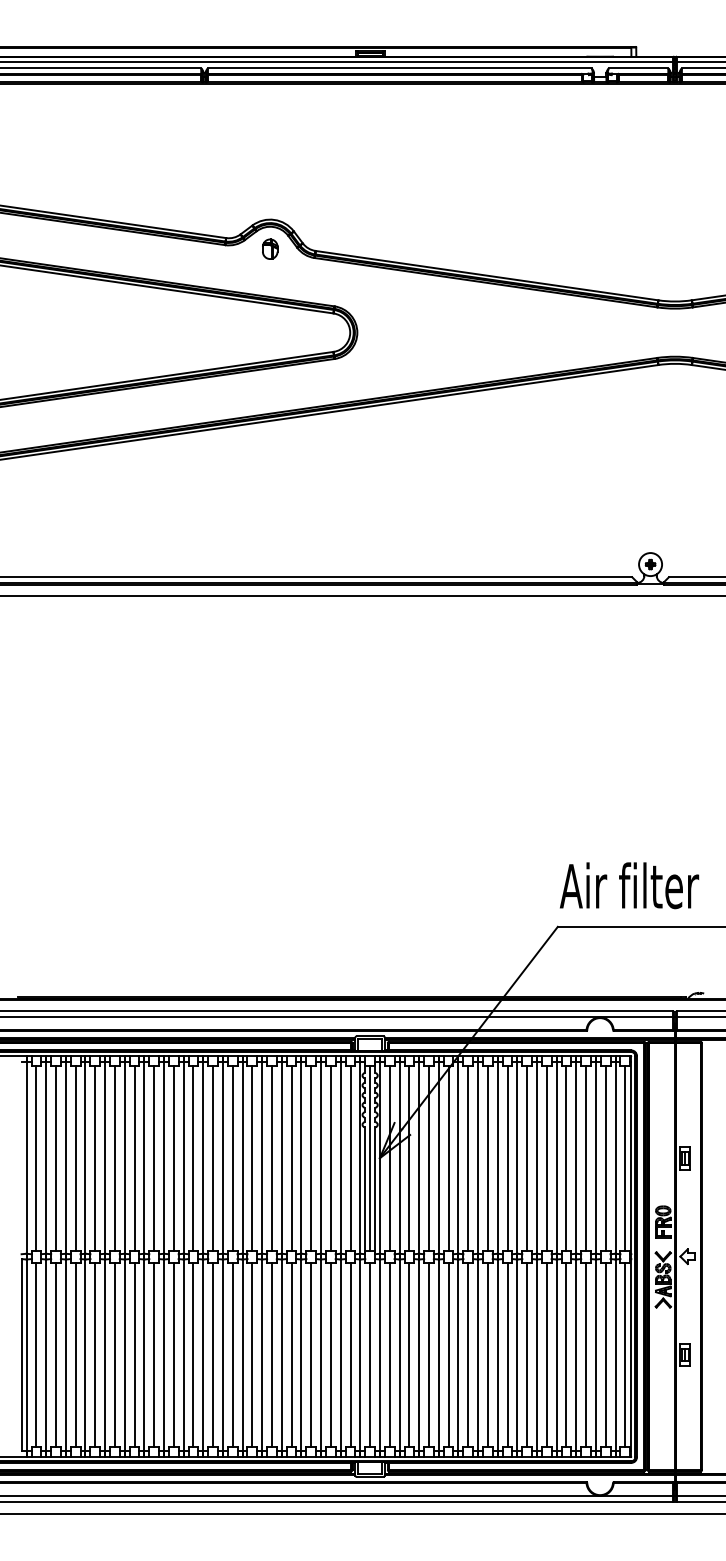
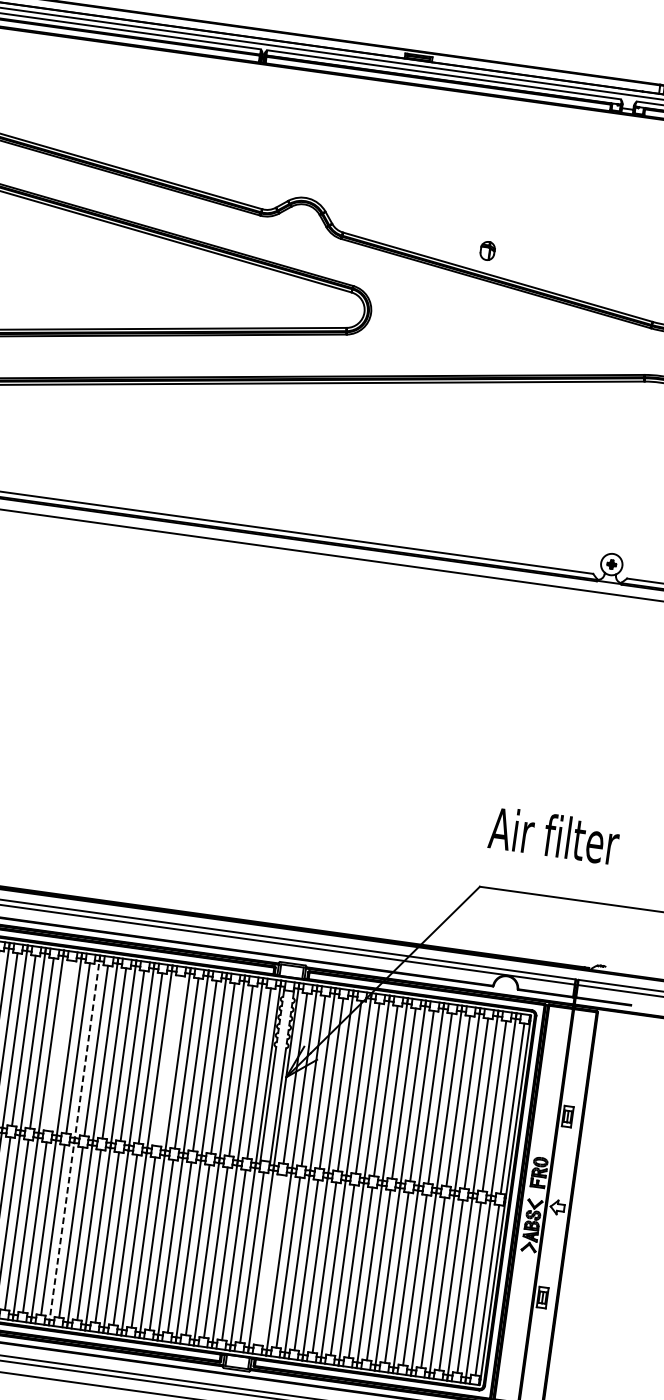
part: (270, 248) -> (488, 250), moved
text: (629, 885) -> (554, 835), moved
line: (134, 1157) -> (60, 1045), removed
line: (252, 1157) -> (168, 1060), removed
line: (370, 1157) -> (277, 1075), removed
line: (164, 1256) -> (75, 1140), solid -> dashed
line: (389, 1354) -> (269, 1259), removed

